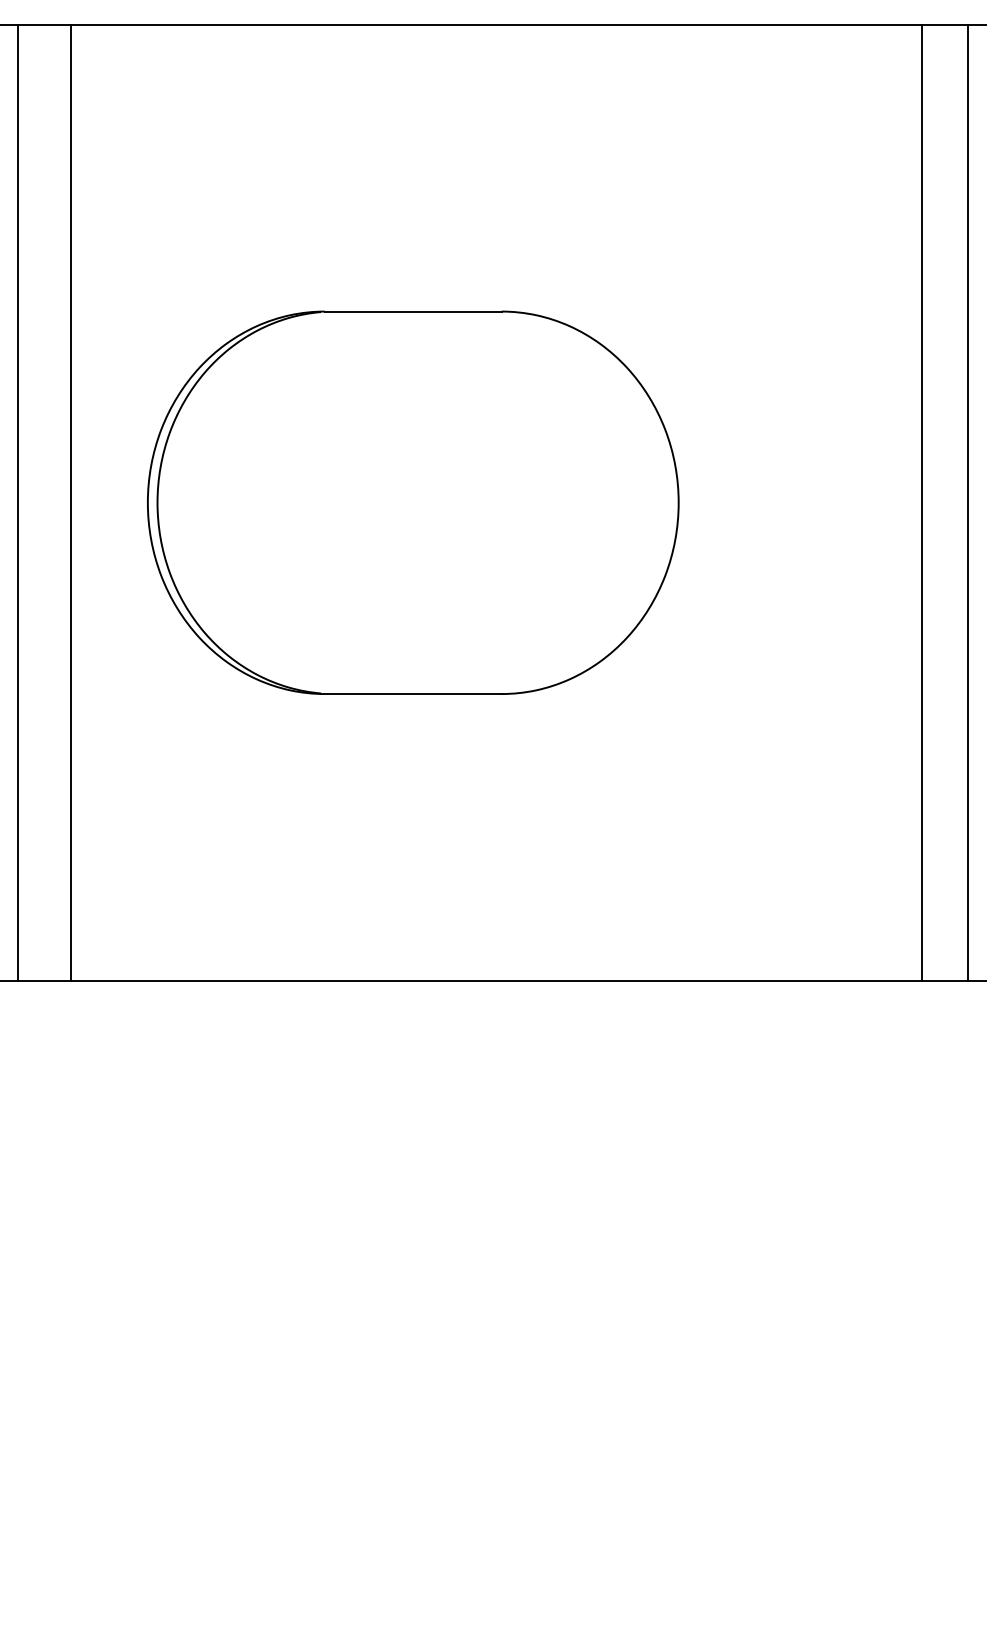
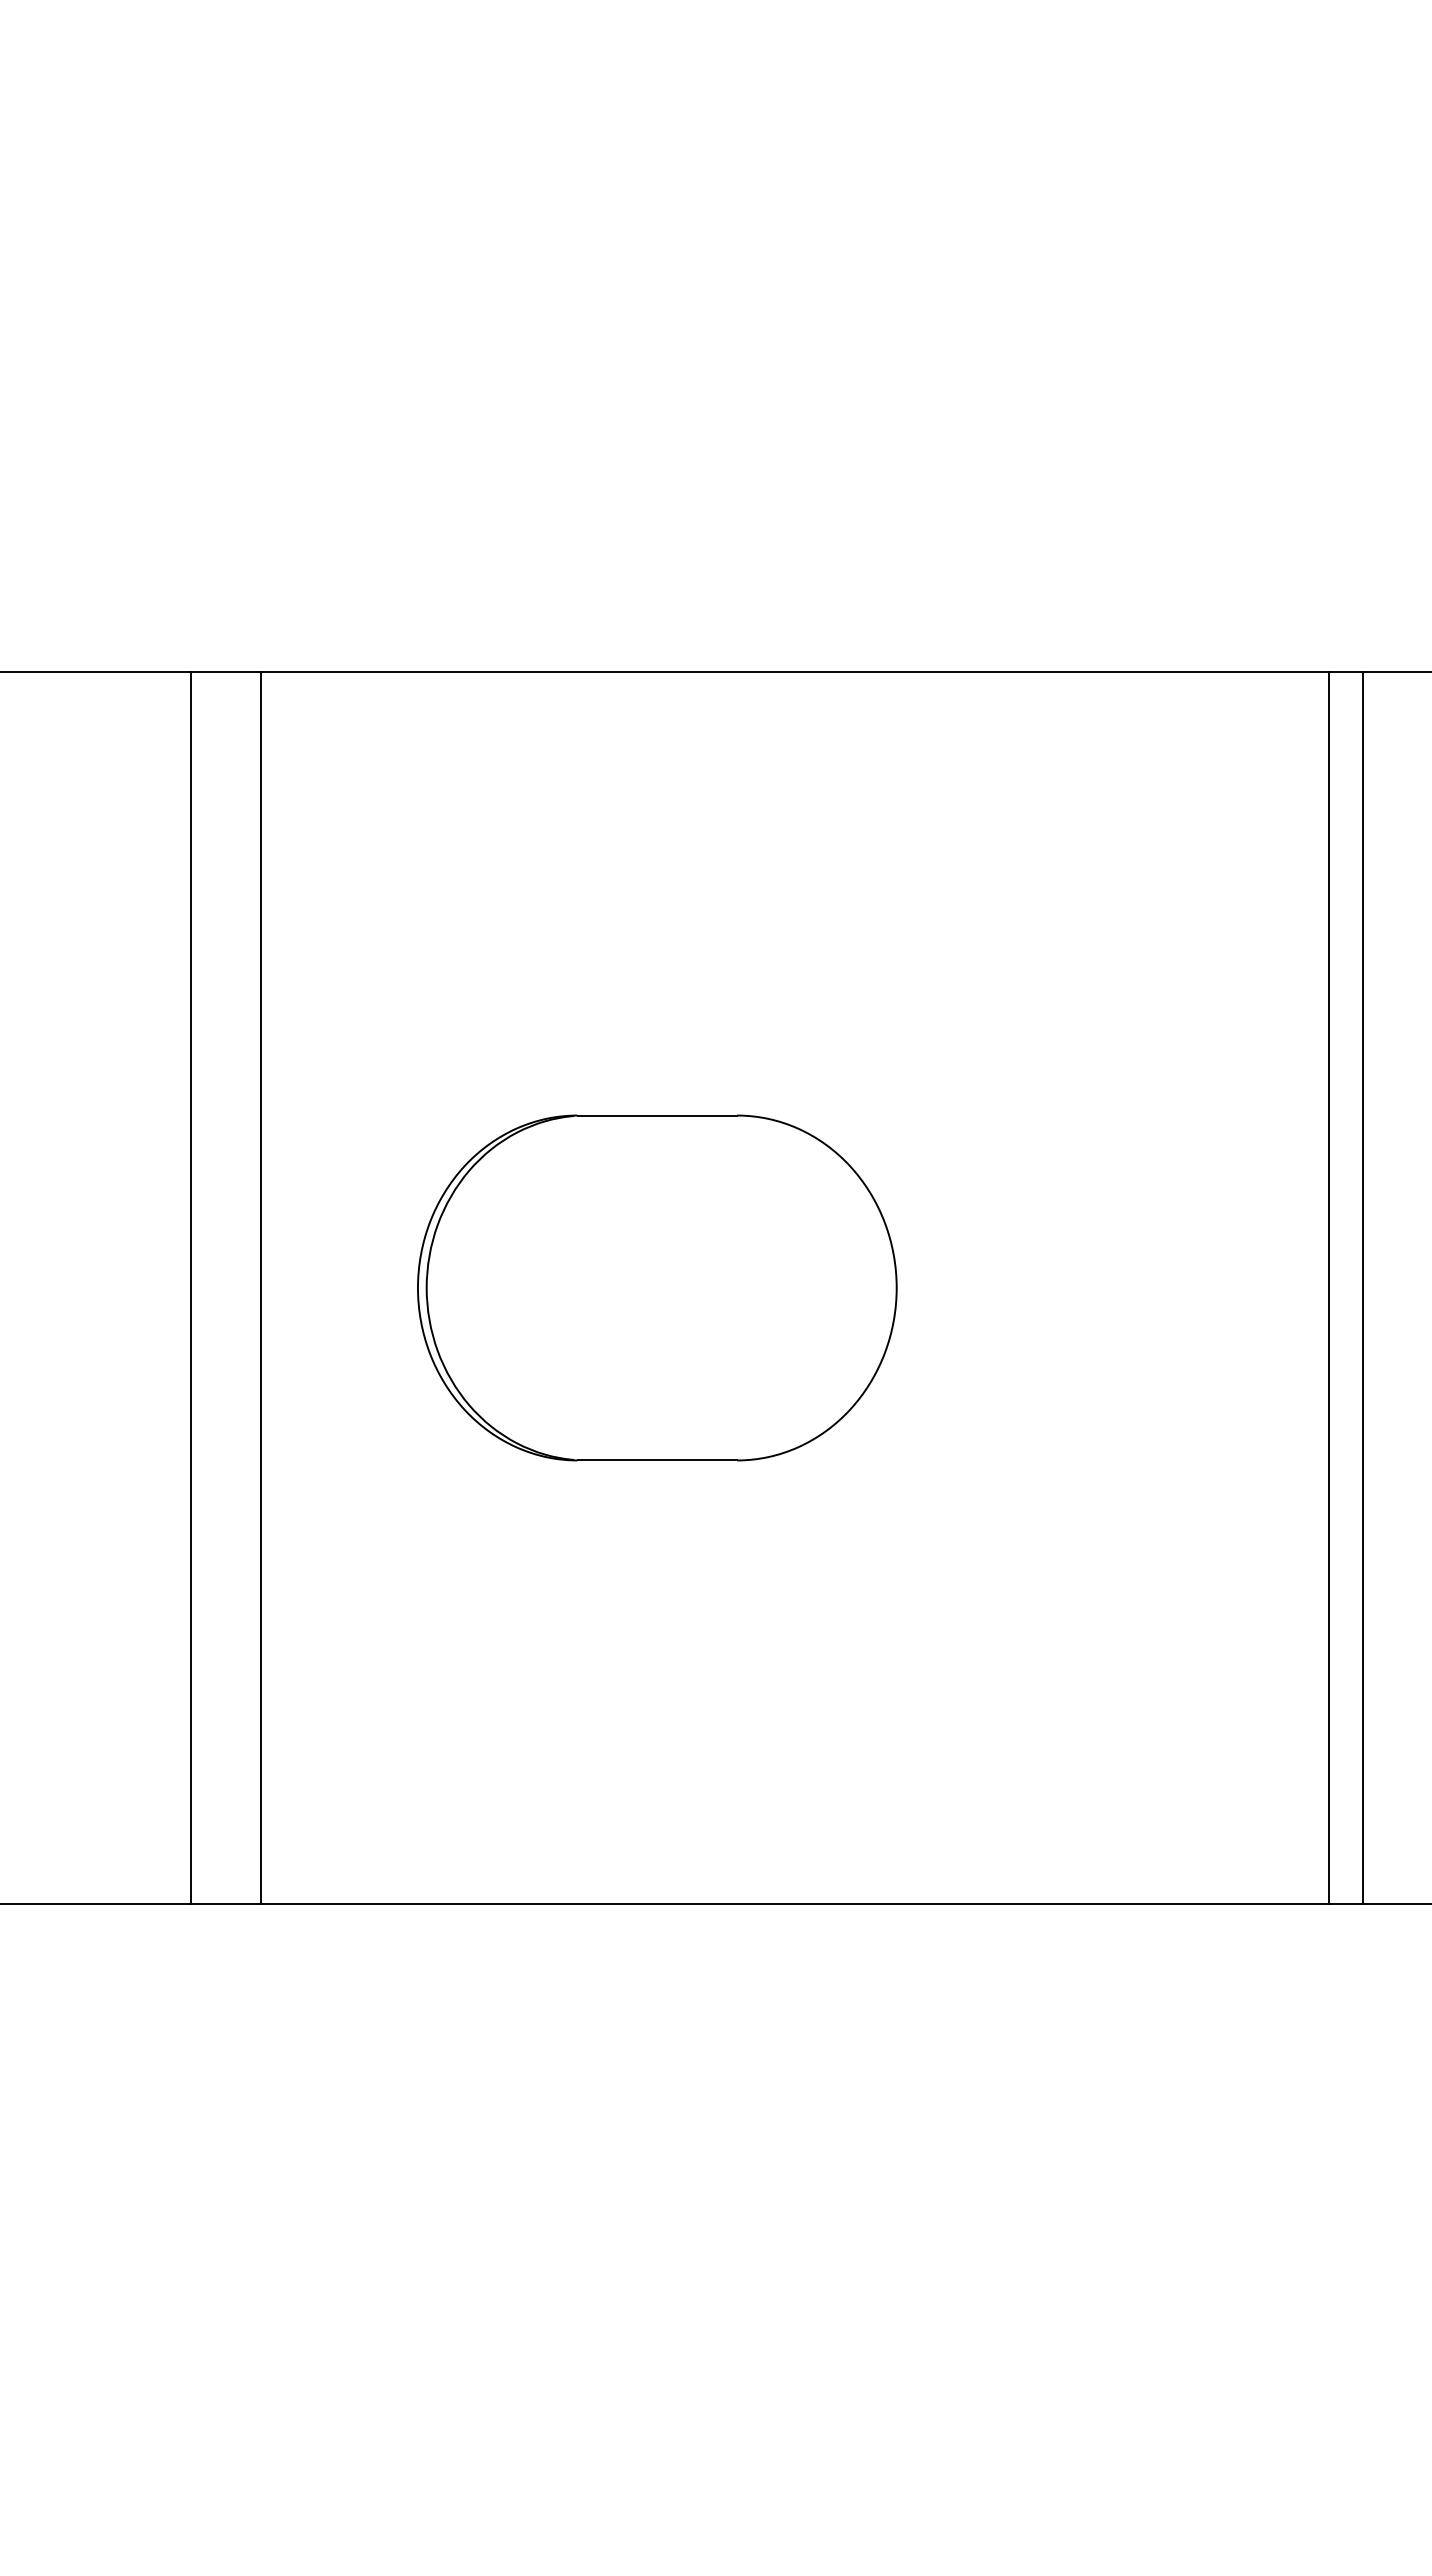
line: (18, 502) -> (191, 1287), moved
line: (71, 502) -> (260, 1287), moved
part: (413, 502) -> (657, 1287), size x0.7
line: (922, 502) -> (1363, 1287), moved
line: (968, 502) -> (1329, 1287), moved

